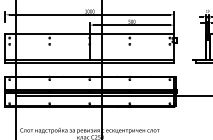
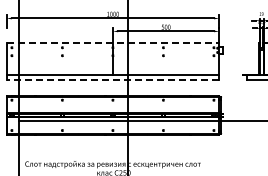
line: (90, 33) -> (113, 42), solid -> dashed
line: (89, 63) -> (112, 79), solid -> dashed

